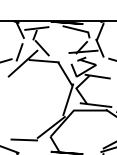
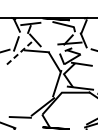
line: (22, 63) -> (18, 53), solid -> dashed

